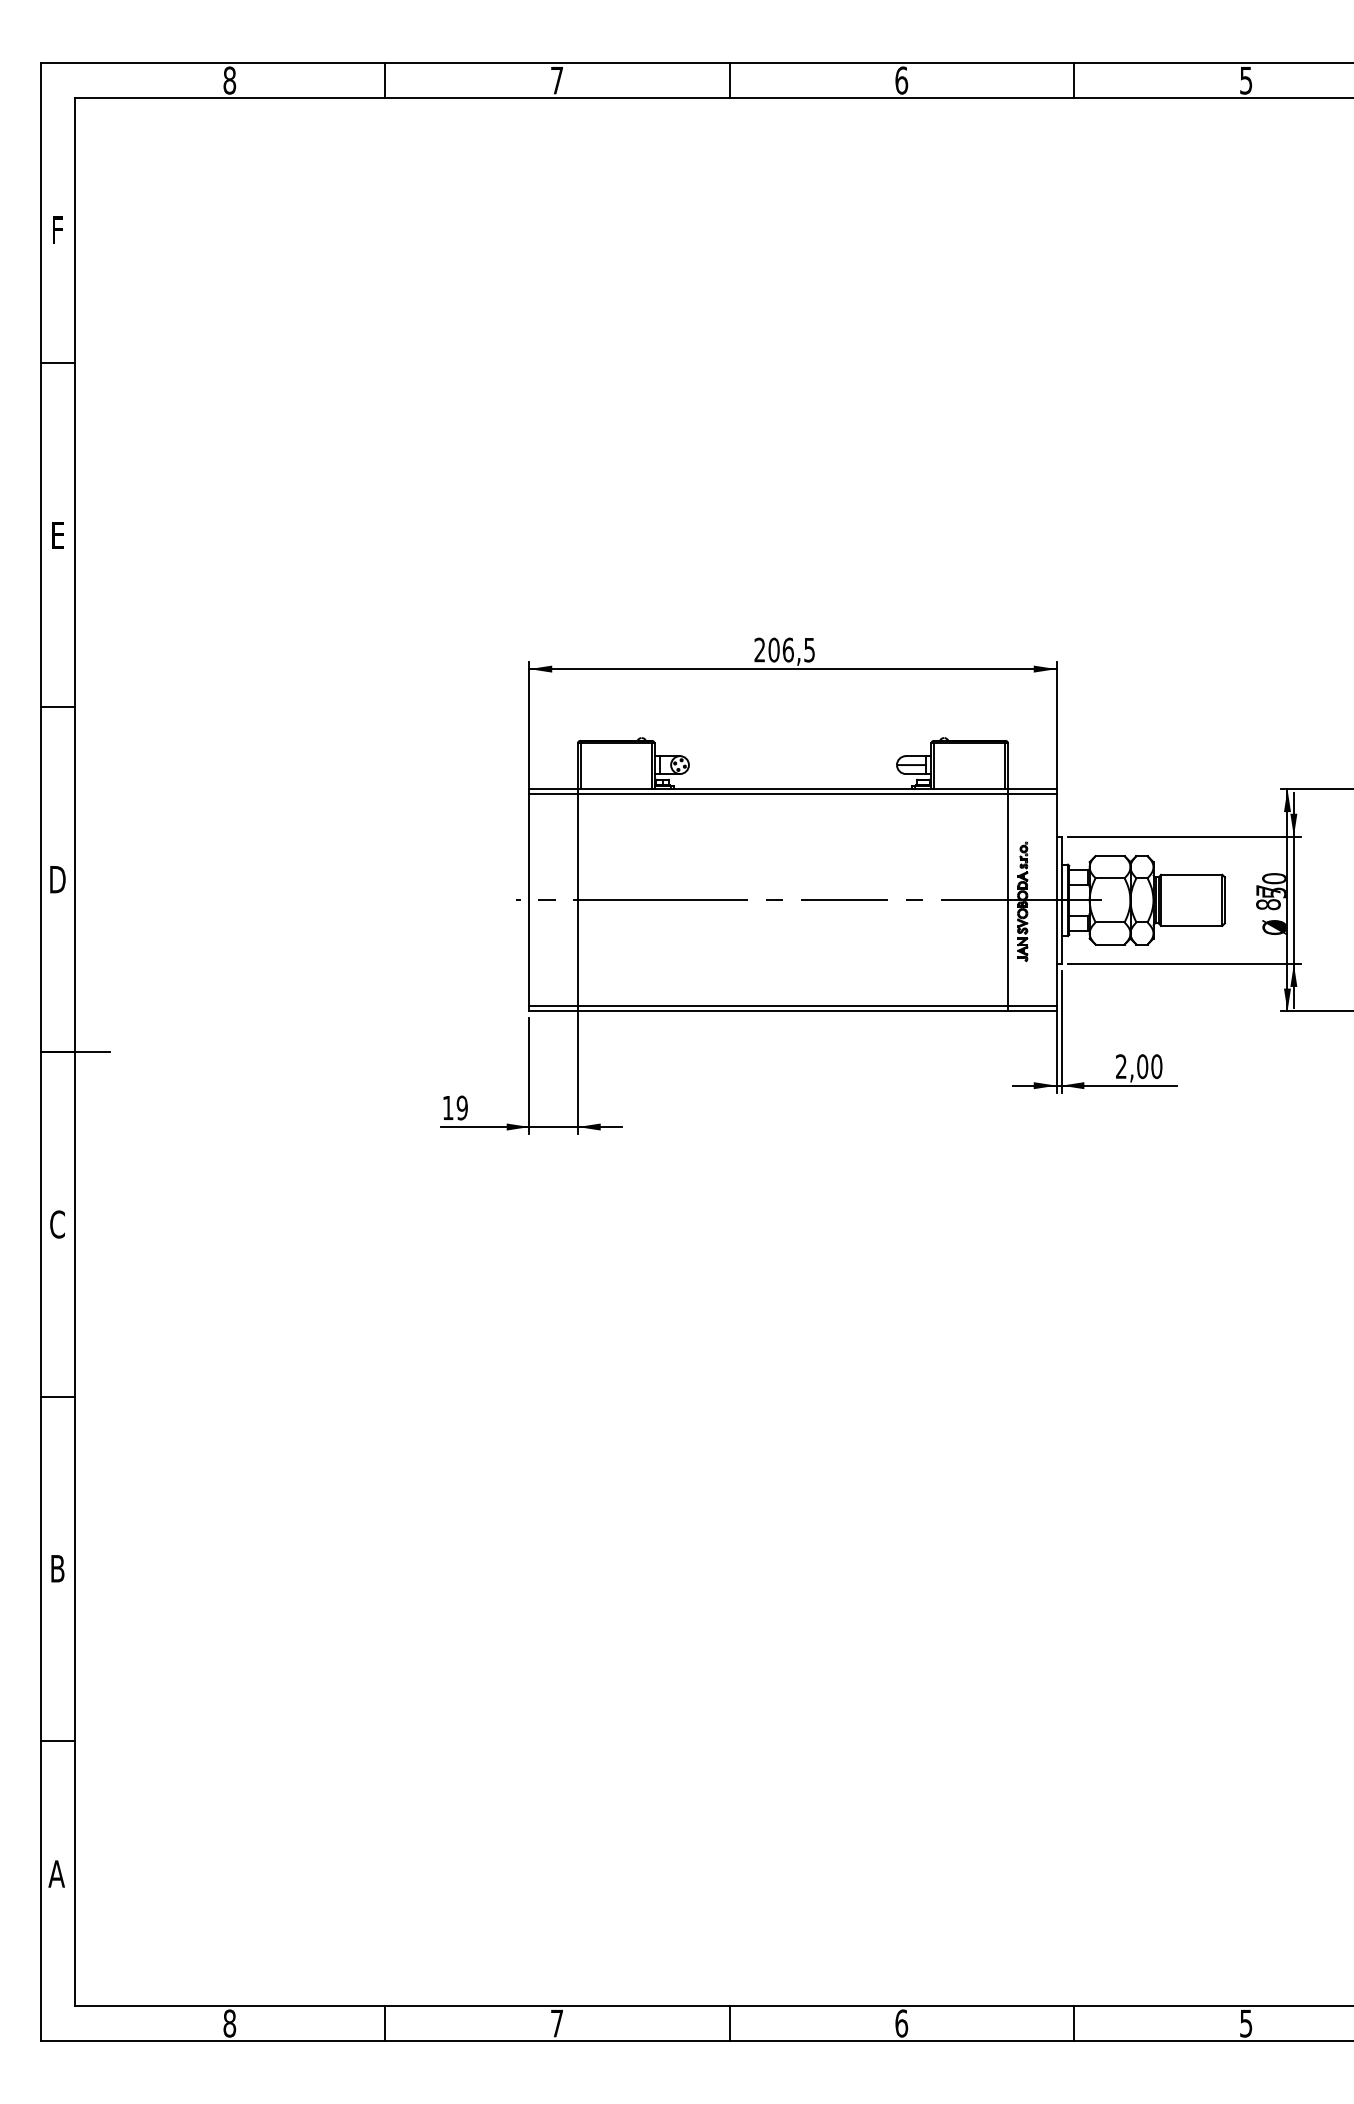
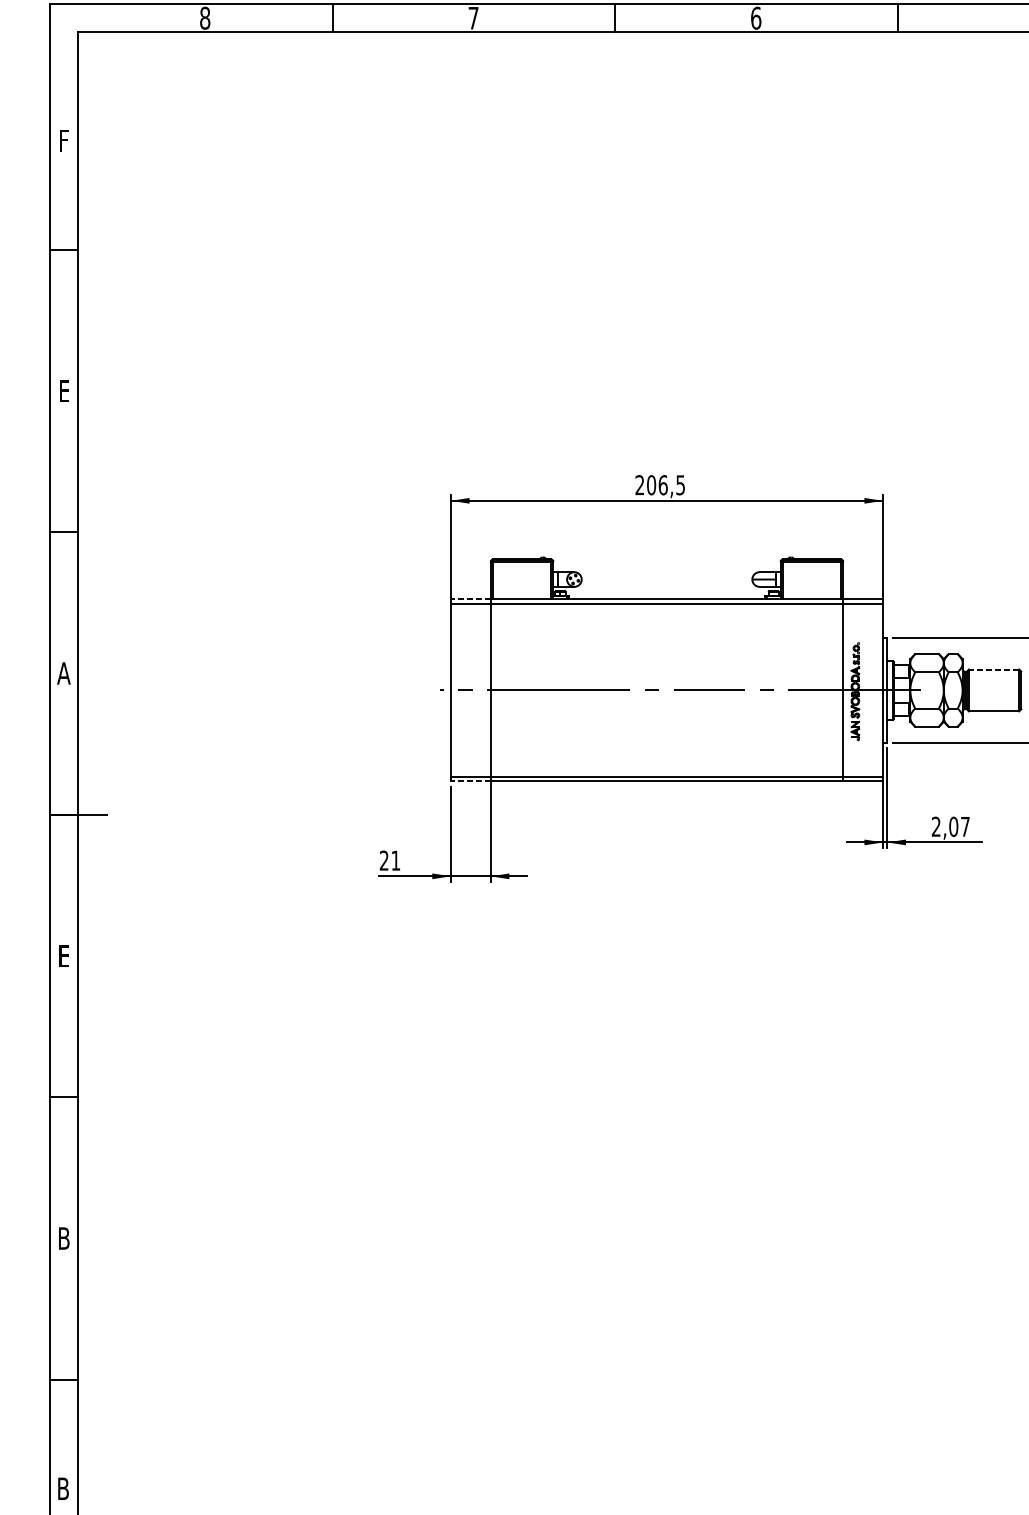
line: (553, 789) -> (470, 599), solid -> dashed
line: (1191, 874) -> (993, 669), solid -> dashed
text: (57, 879) -> (63, 673), D -> A
line: (553, 1011) -> (470, 781), solid -> dashed
text: (1156, 1066) -> (965, 826), 2,00 -> 2,07
text: (454, 1107) -> (389, 860), 19 -> 21
text: (57, 1224) -> (63, 956), C -> E
text: (56, 1873) -> (63, 1488), A -> B

